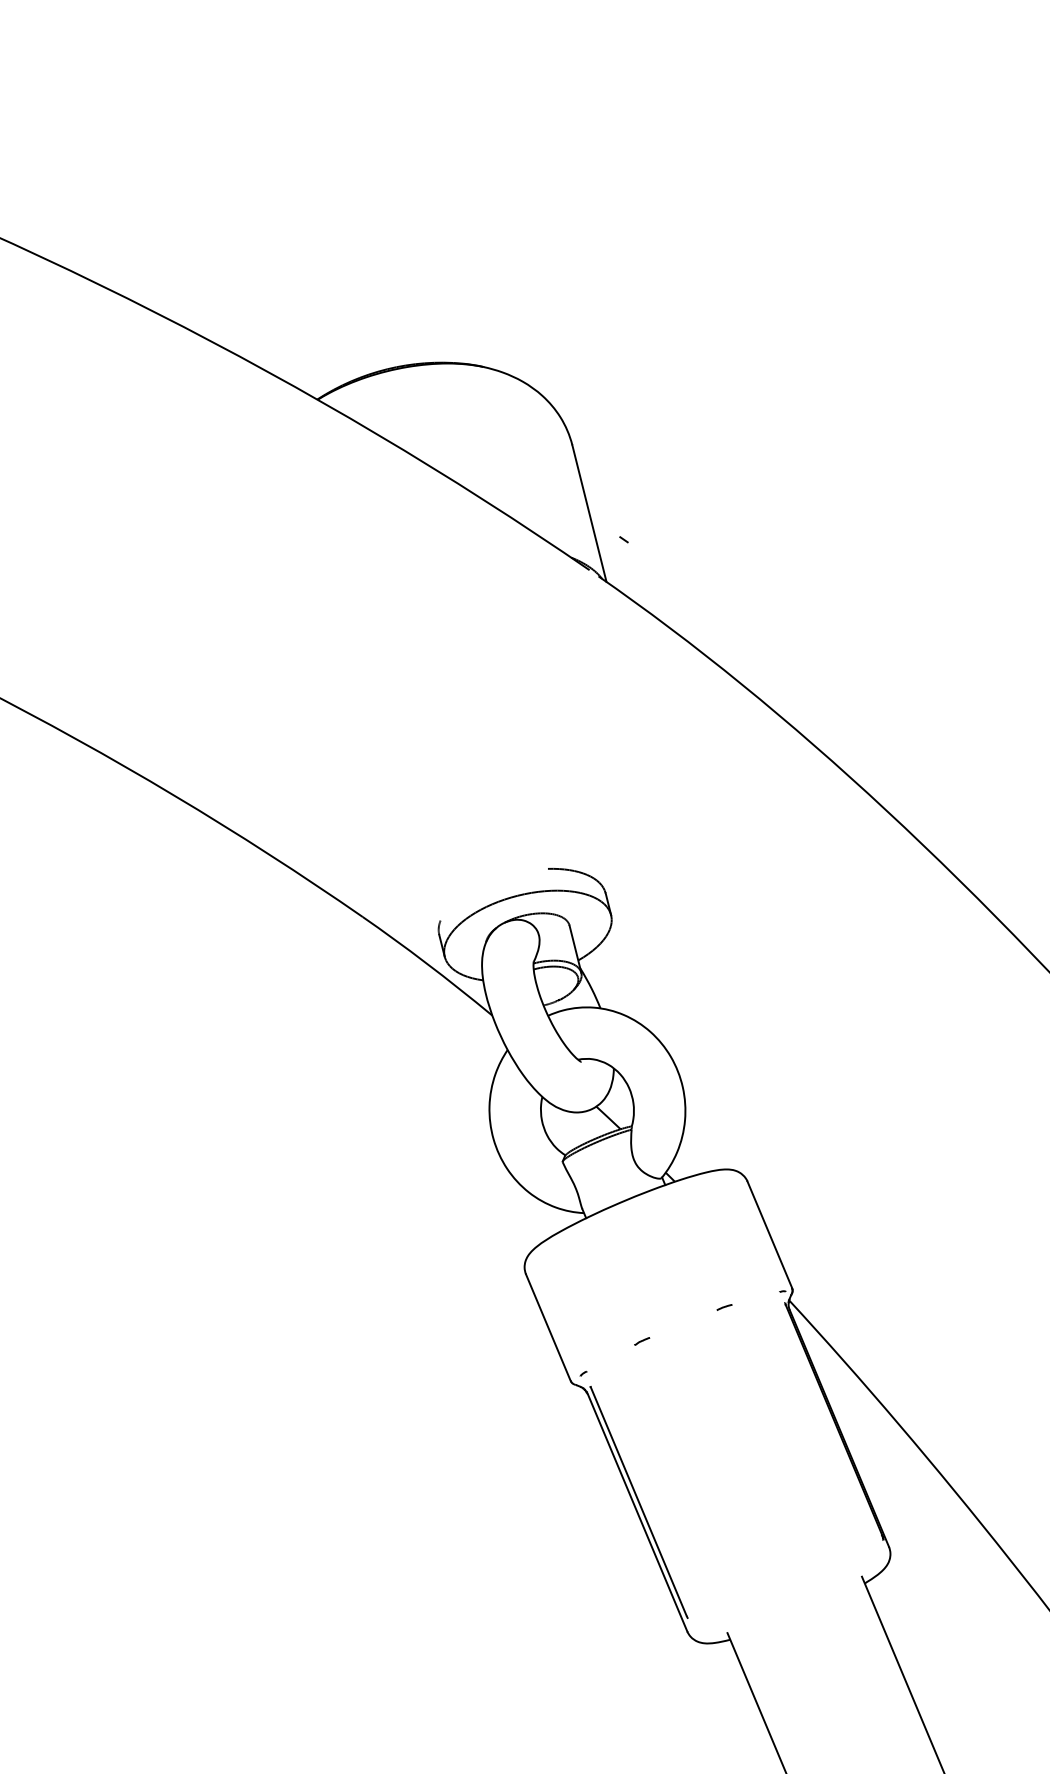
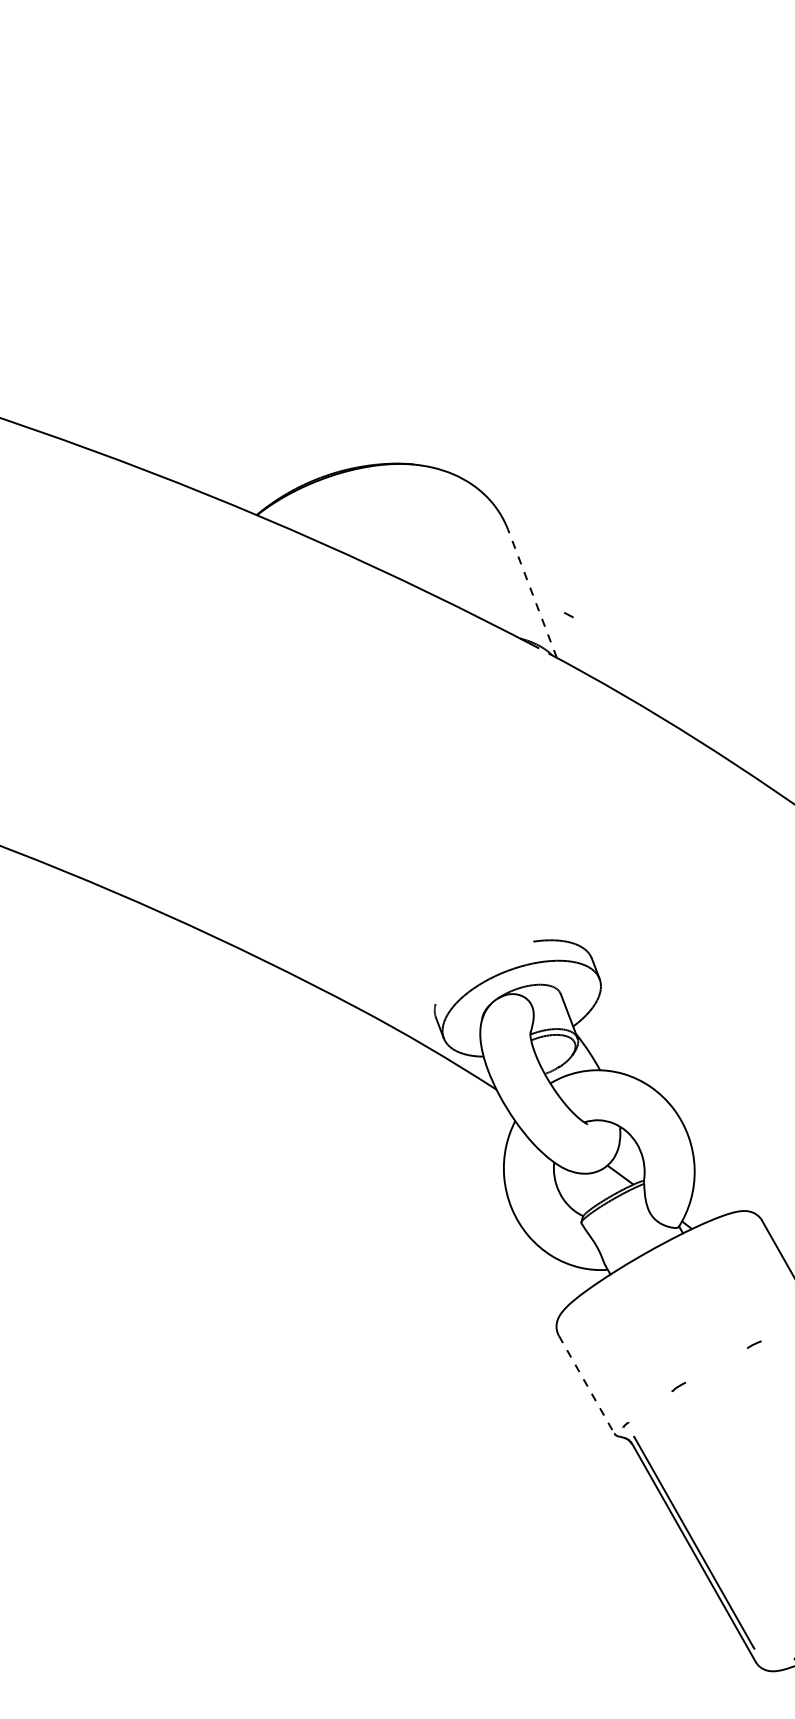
line: (589, 513) -> (532, 593), solid -> dashed
line: (548, 1327) -> (586, 1384), solid -> dashed

